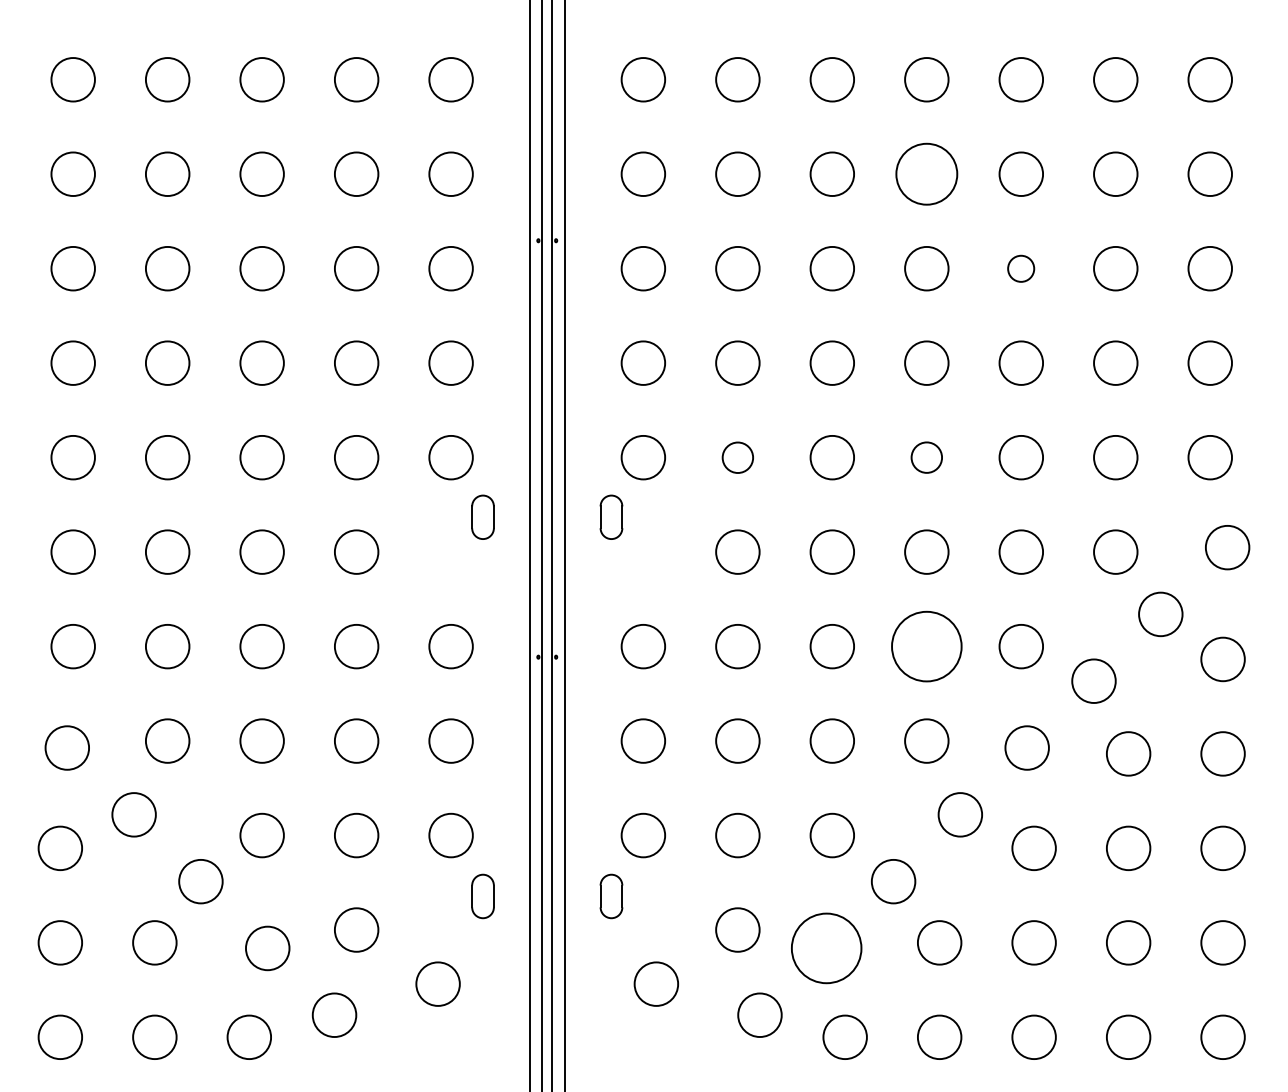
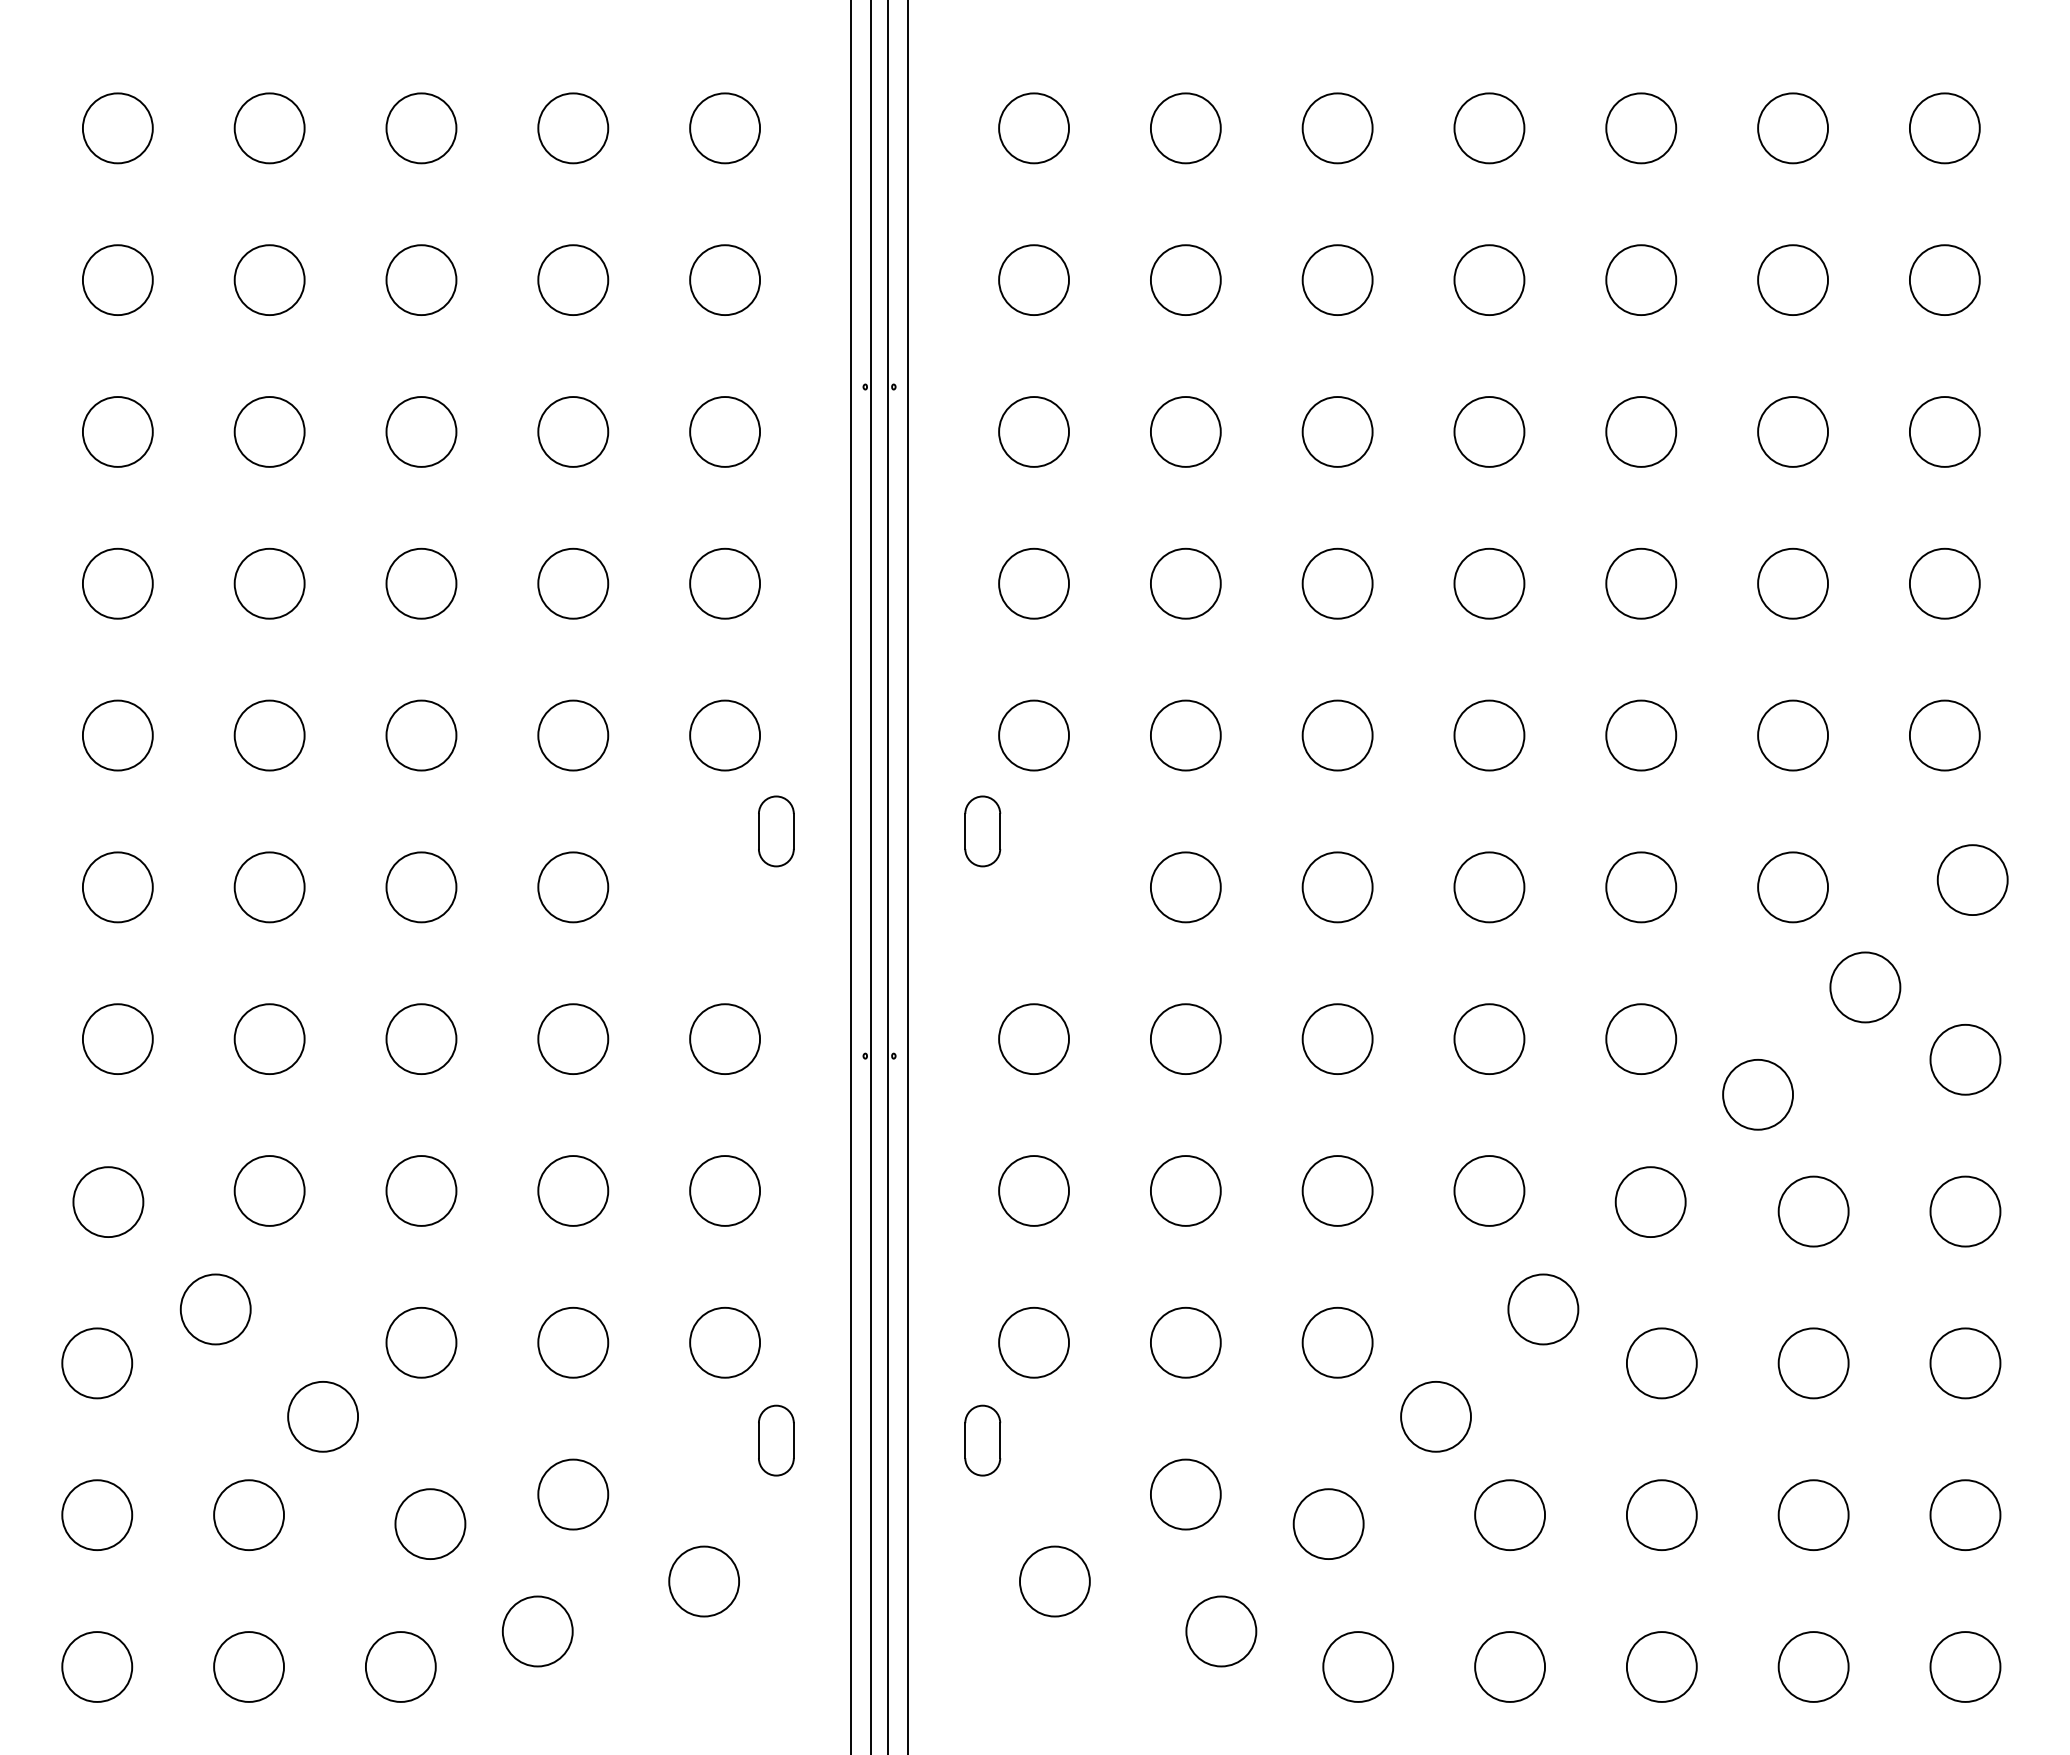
circle: (926, 174) -> (1488, 280), size x0.71
circle: (1020, 268) -> (1639, 431), size x1.67
circle: (737, 457) -> (1185, 735), size x1.43
circle: (926, 457) -> (1488, 735), size x1.43
circle: (926, 646) -> (1488, 1038), size x0.62
circle: (826, 948) -> (1328, 1524), size x0.62

